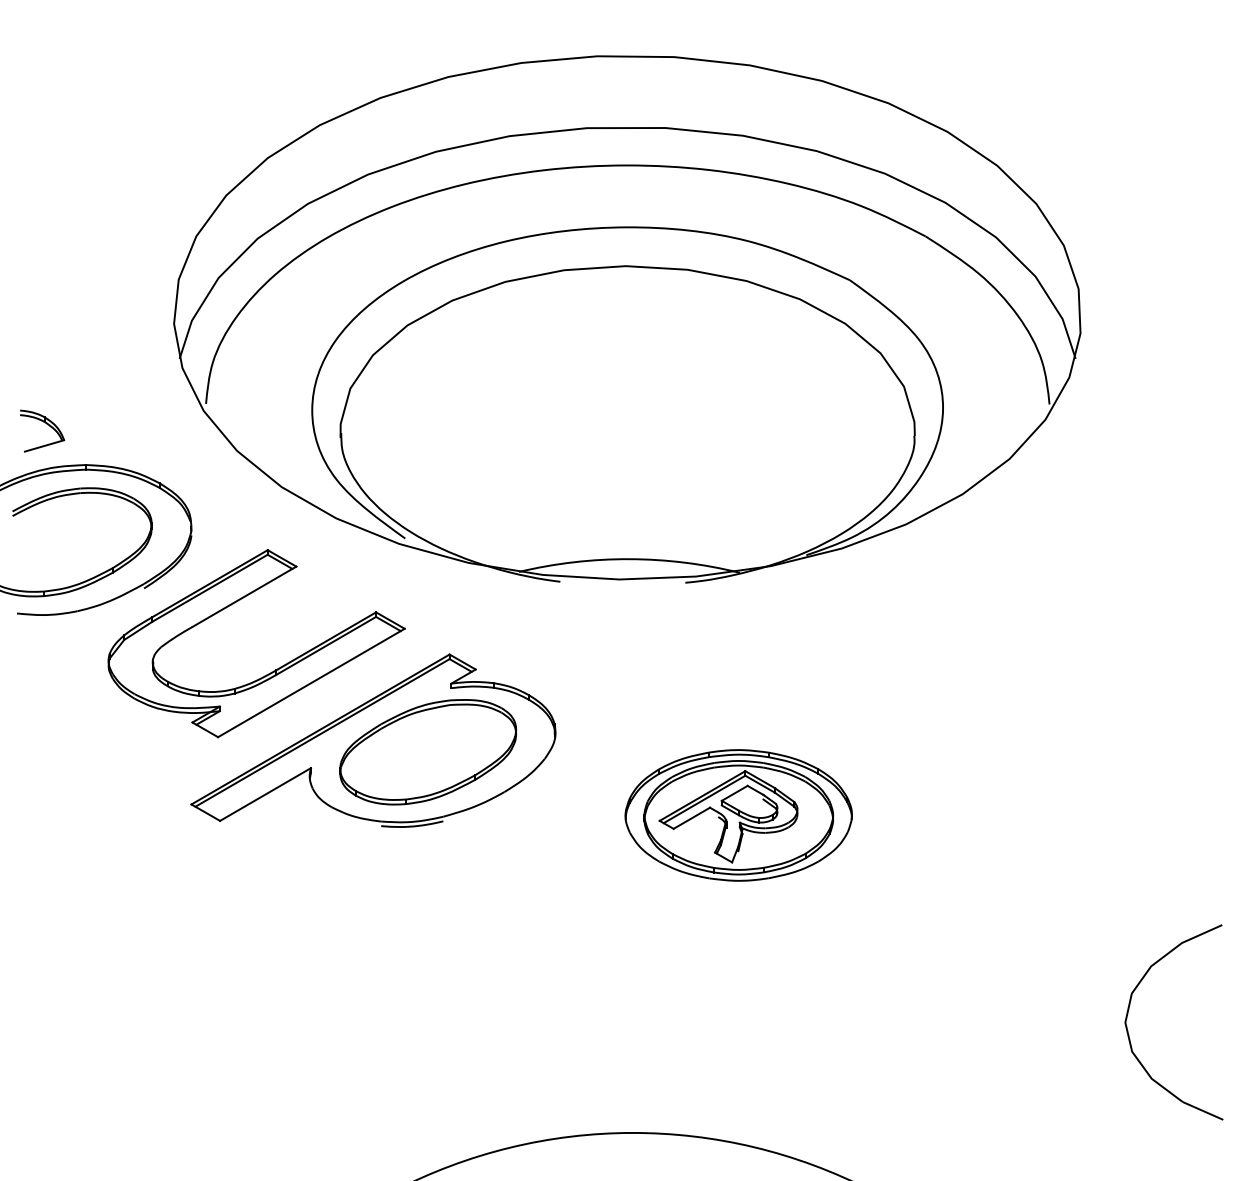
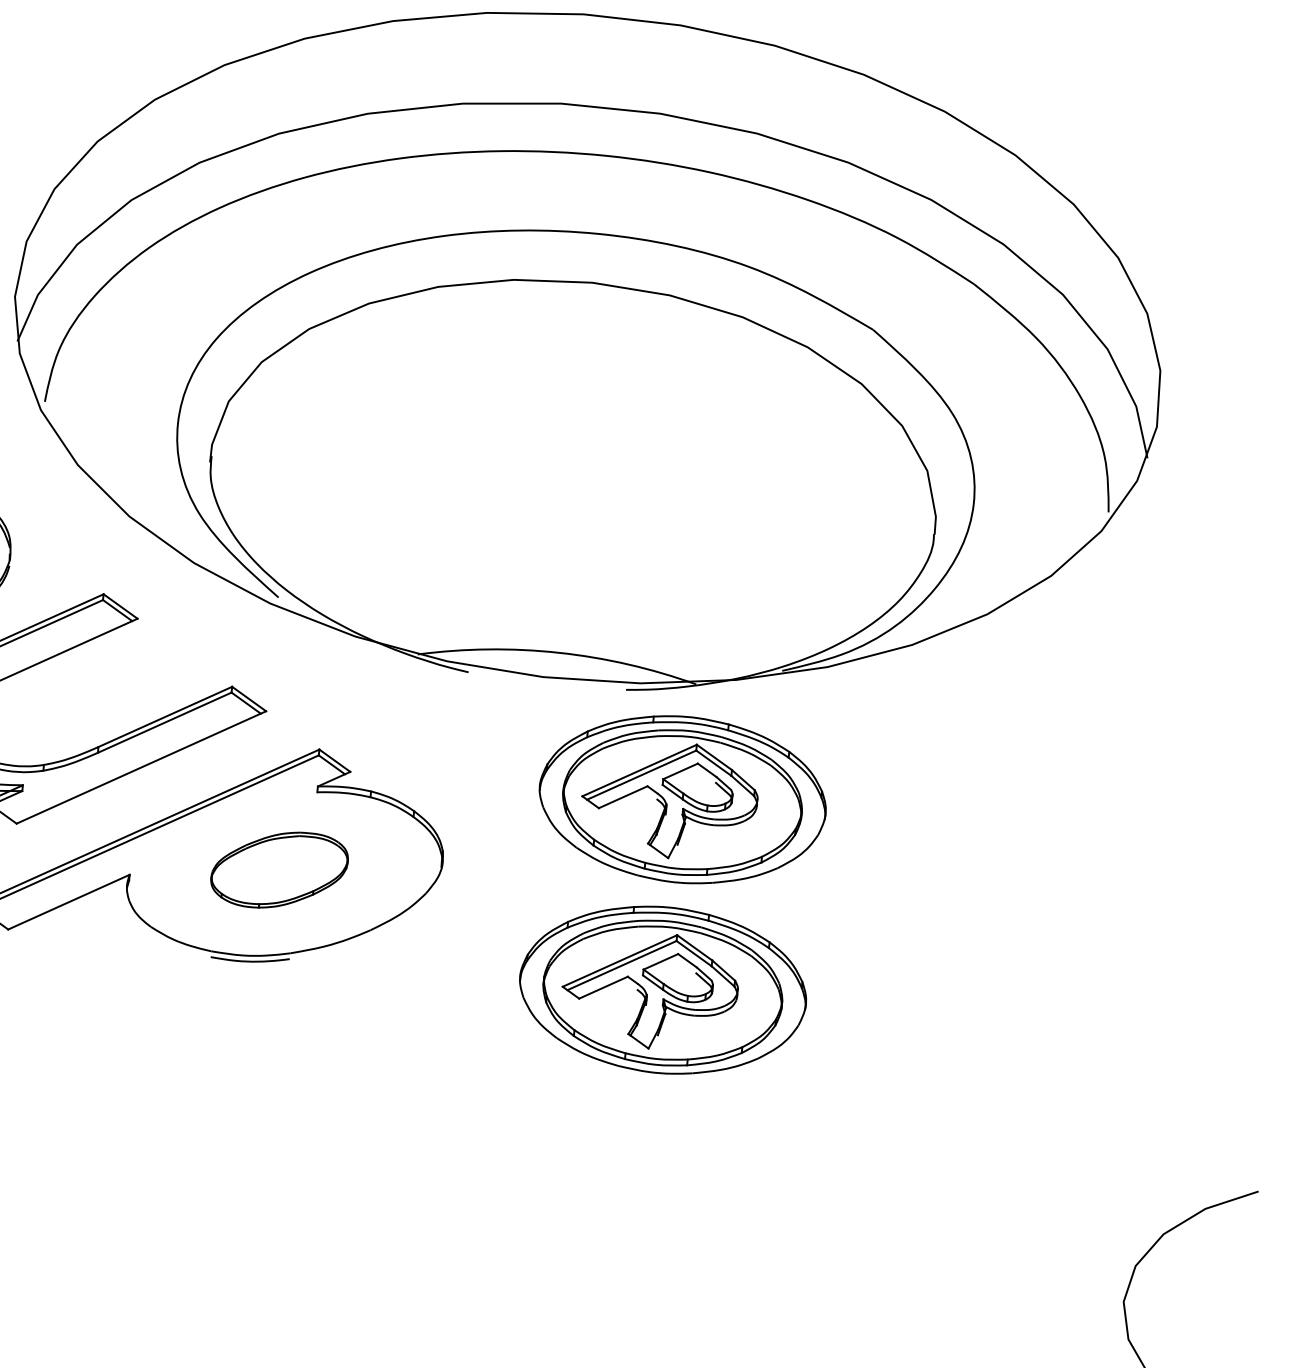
part: (738, 664) -> (682, 799), added
part: (427, 752) -> (278, 870), size x0.6

